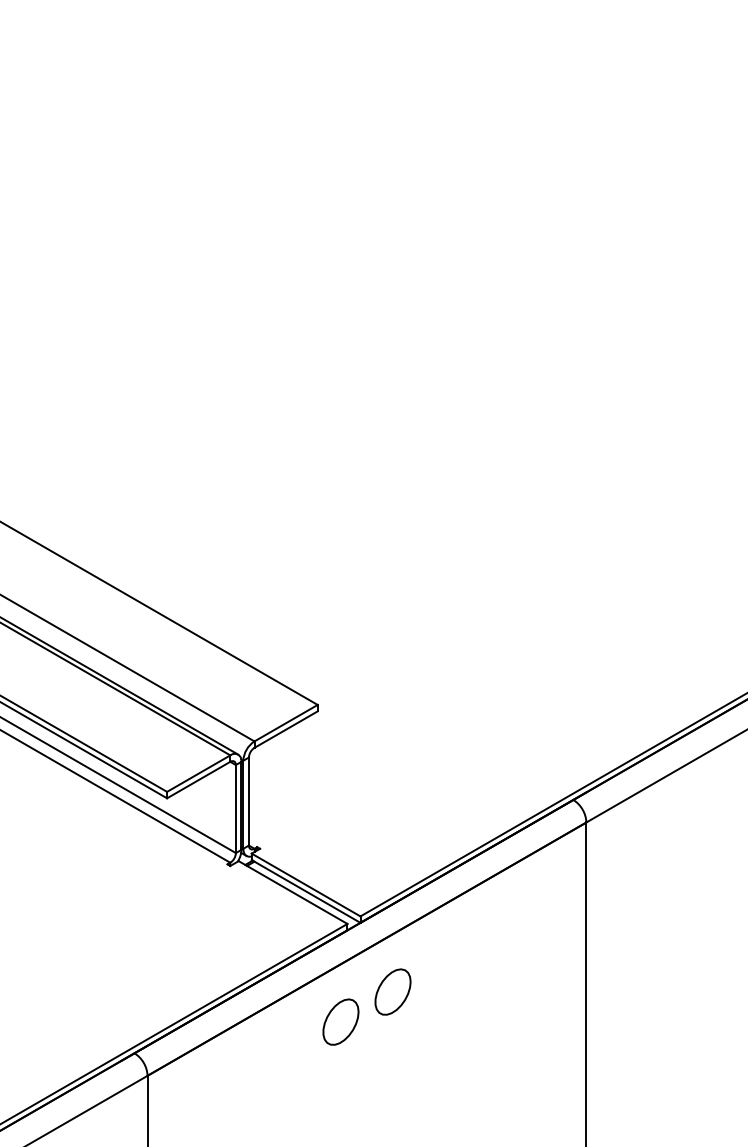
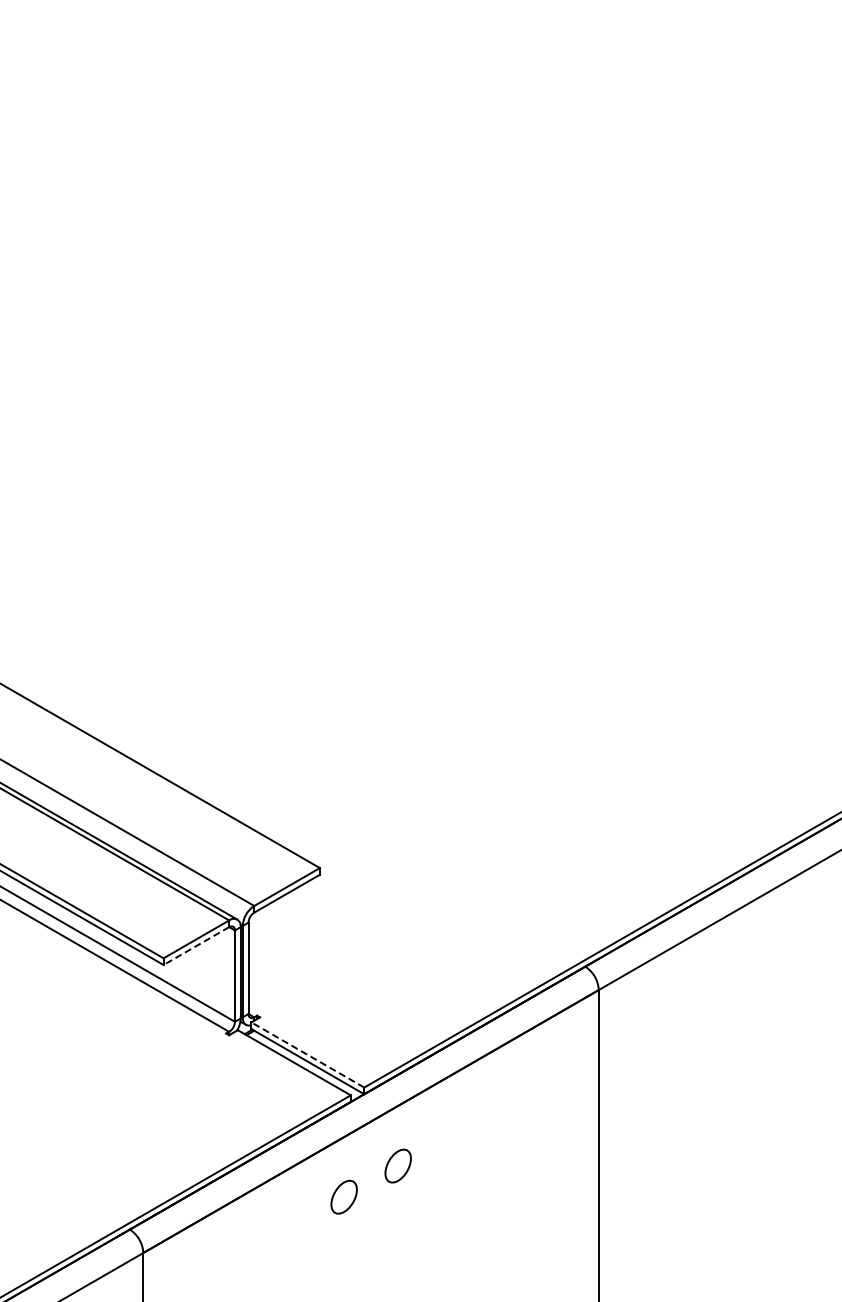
line: (198, 780) -> (196, 946), solid -> dashed
line: (305, 884) -> (307, 1054), solid -> dashed
part: (393, 991) -> (398, 1165), size x0.7
part: (341, 1021) -> (344, 1196), size x0.7

